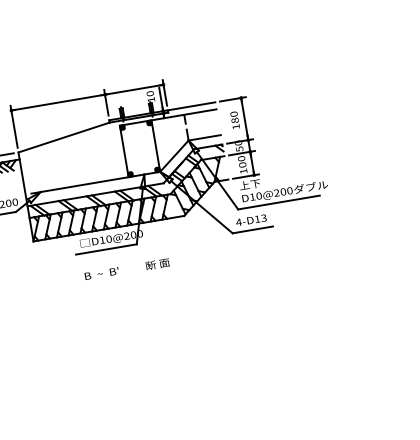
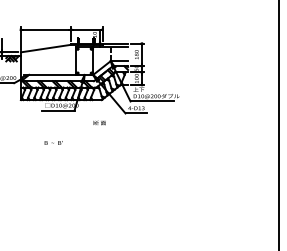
text: (157, 263) -> (99, 122), moved
text: (101, 272) -> (53, 142), moved

